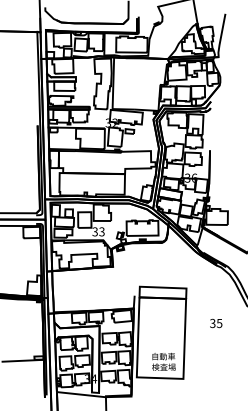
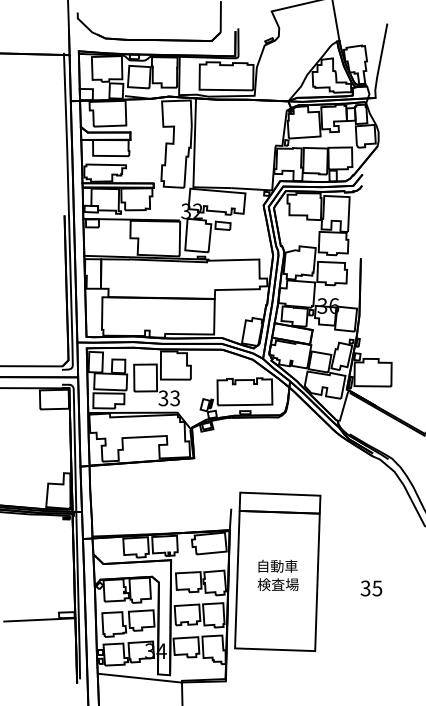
text: (216, 323) -> (371, 588), moved
text: (163, 361) -> (277, 574), moved

